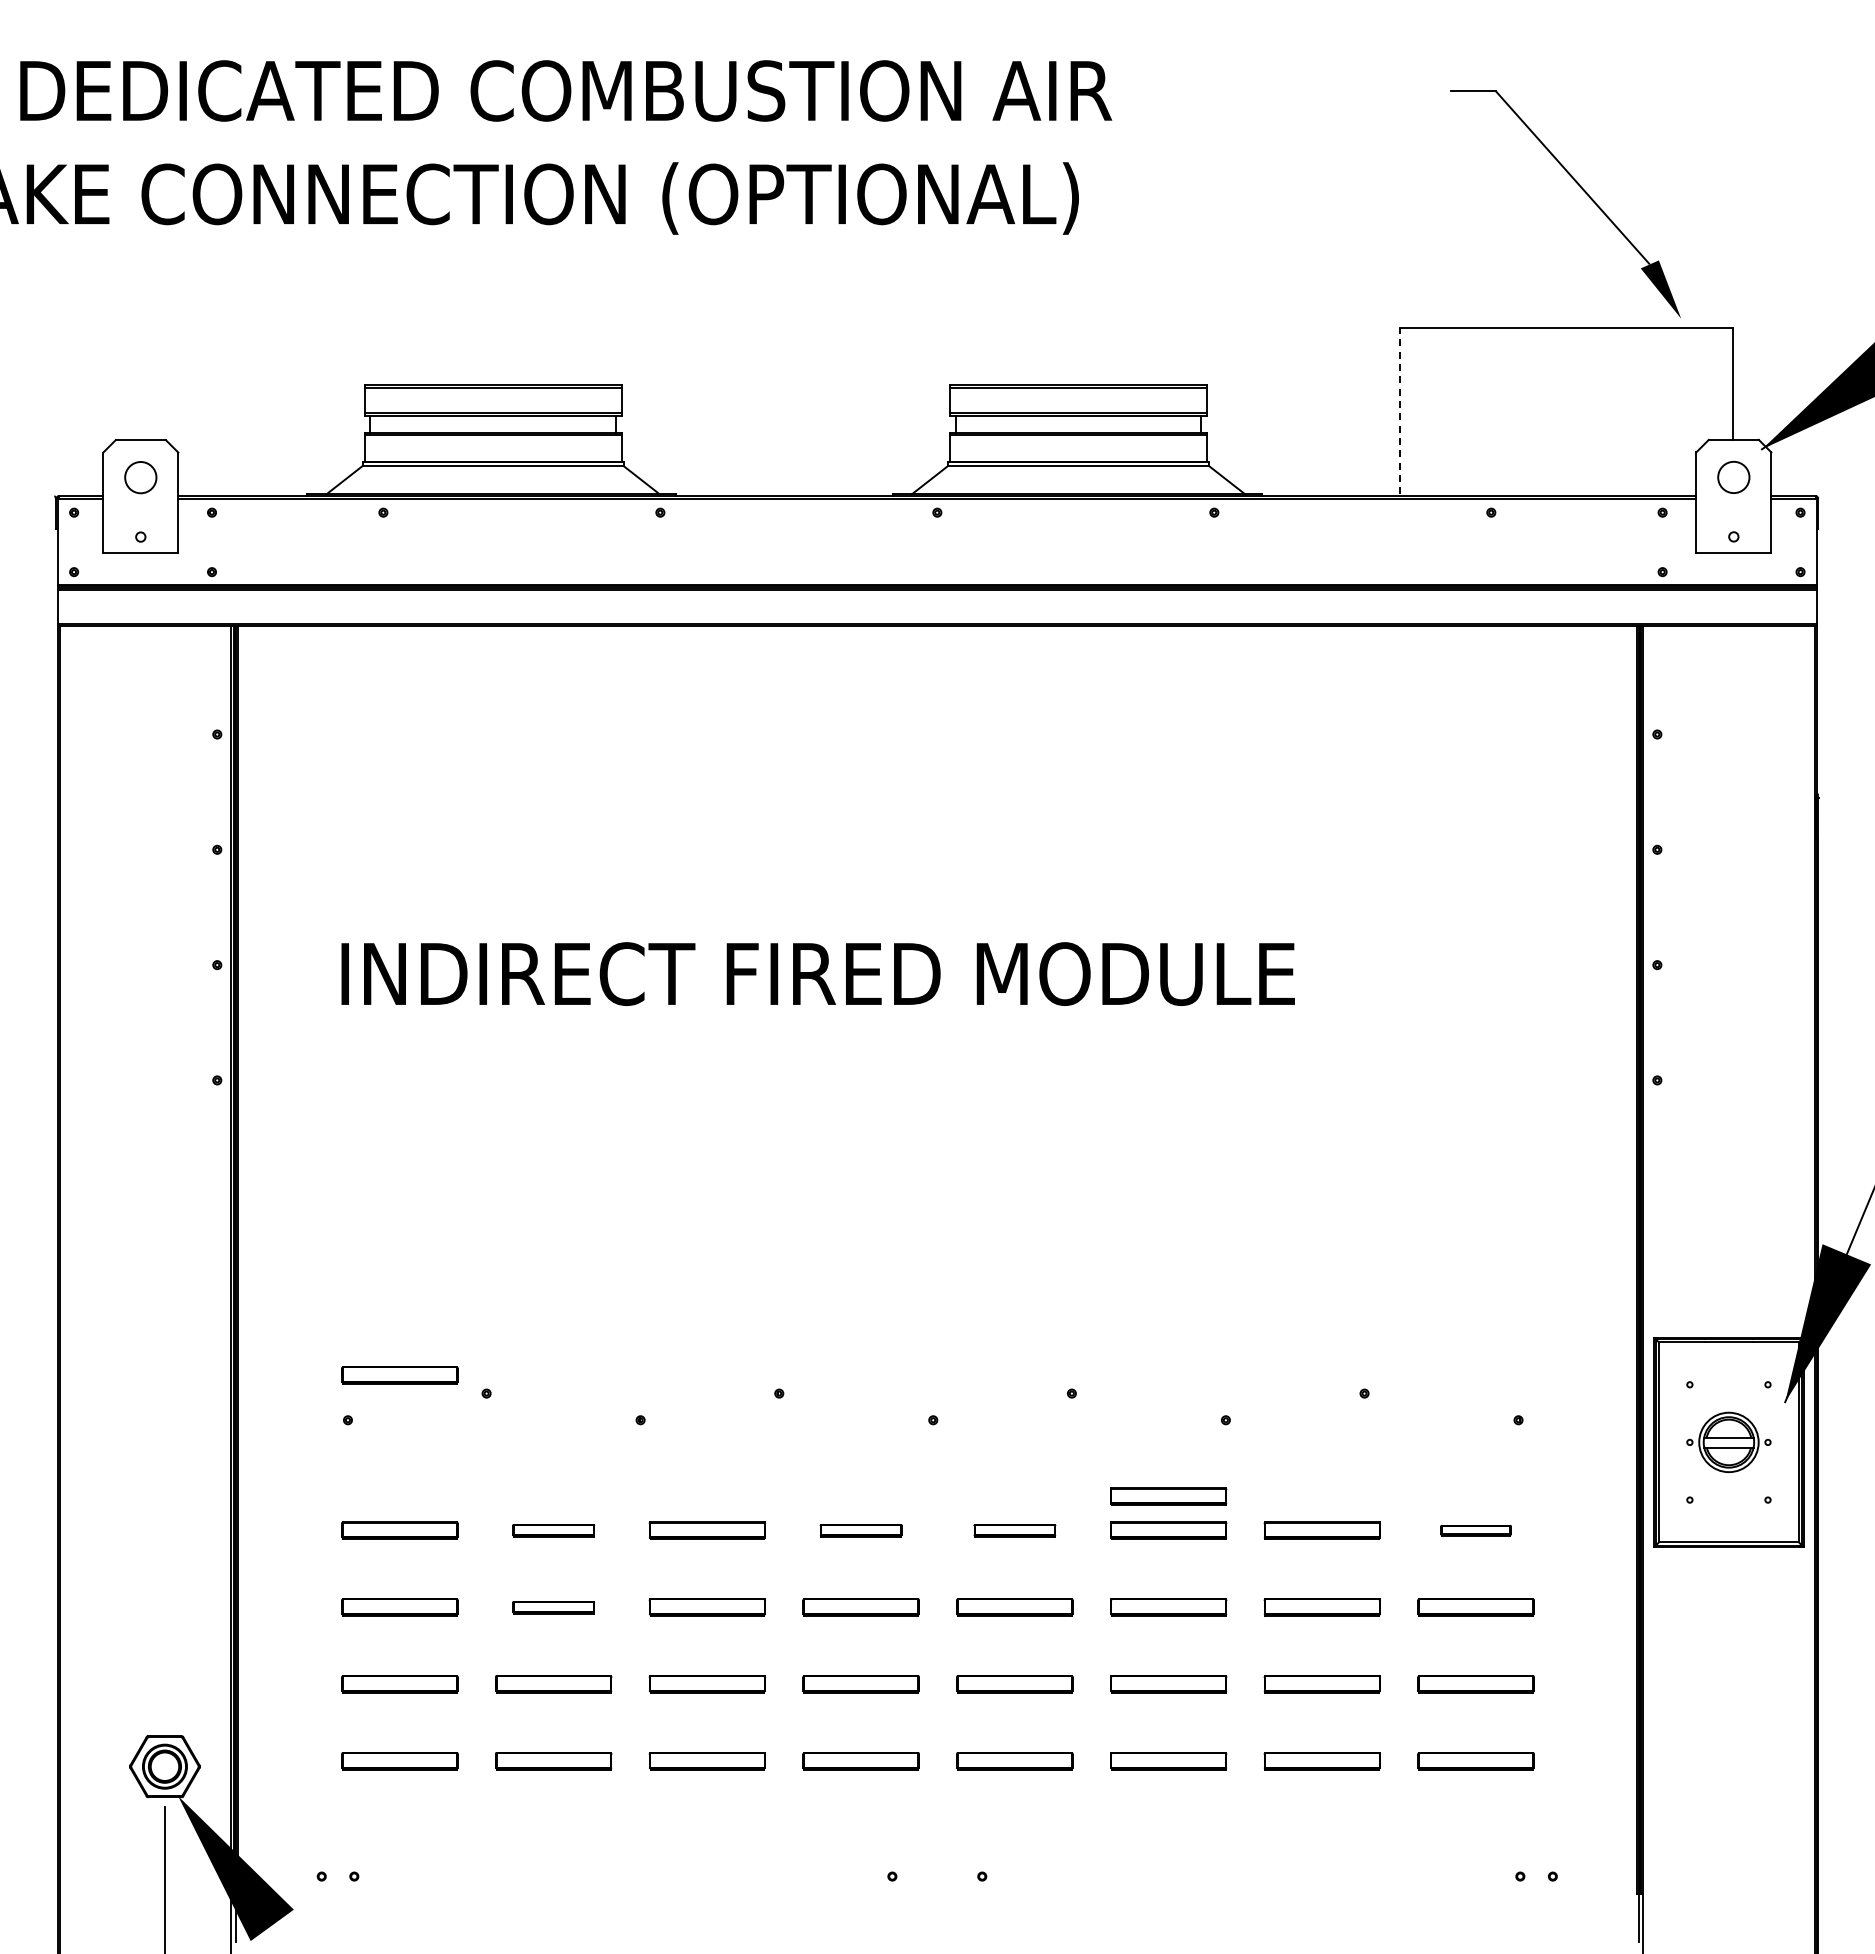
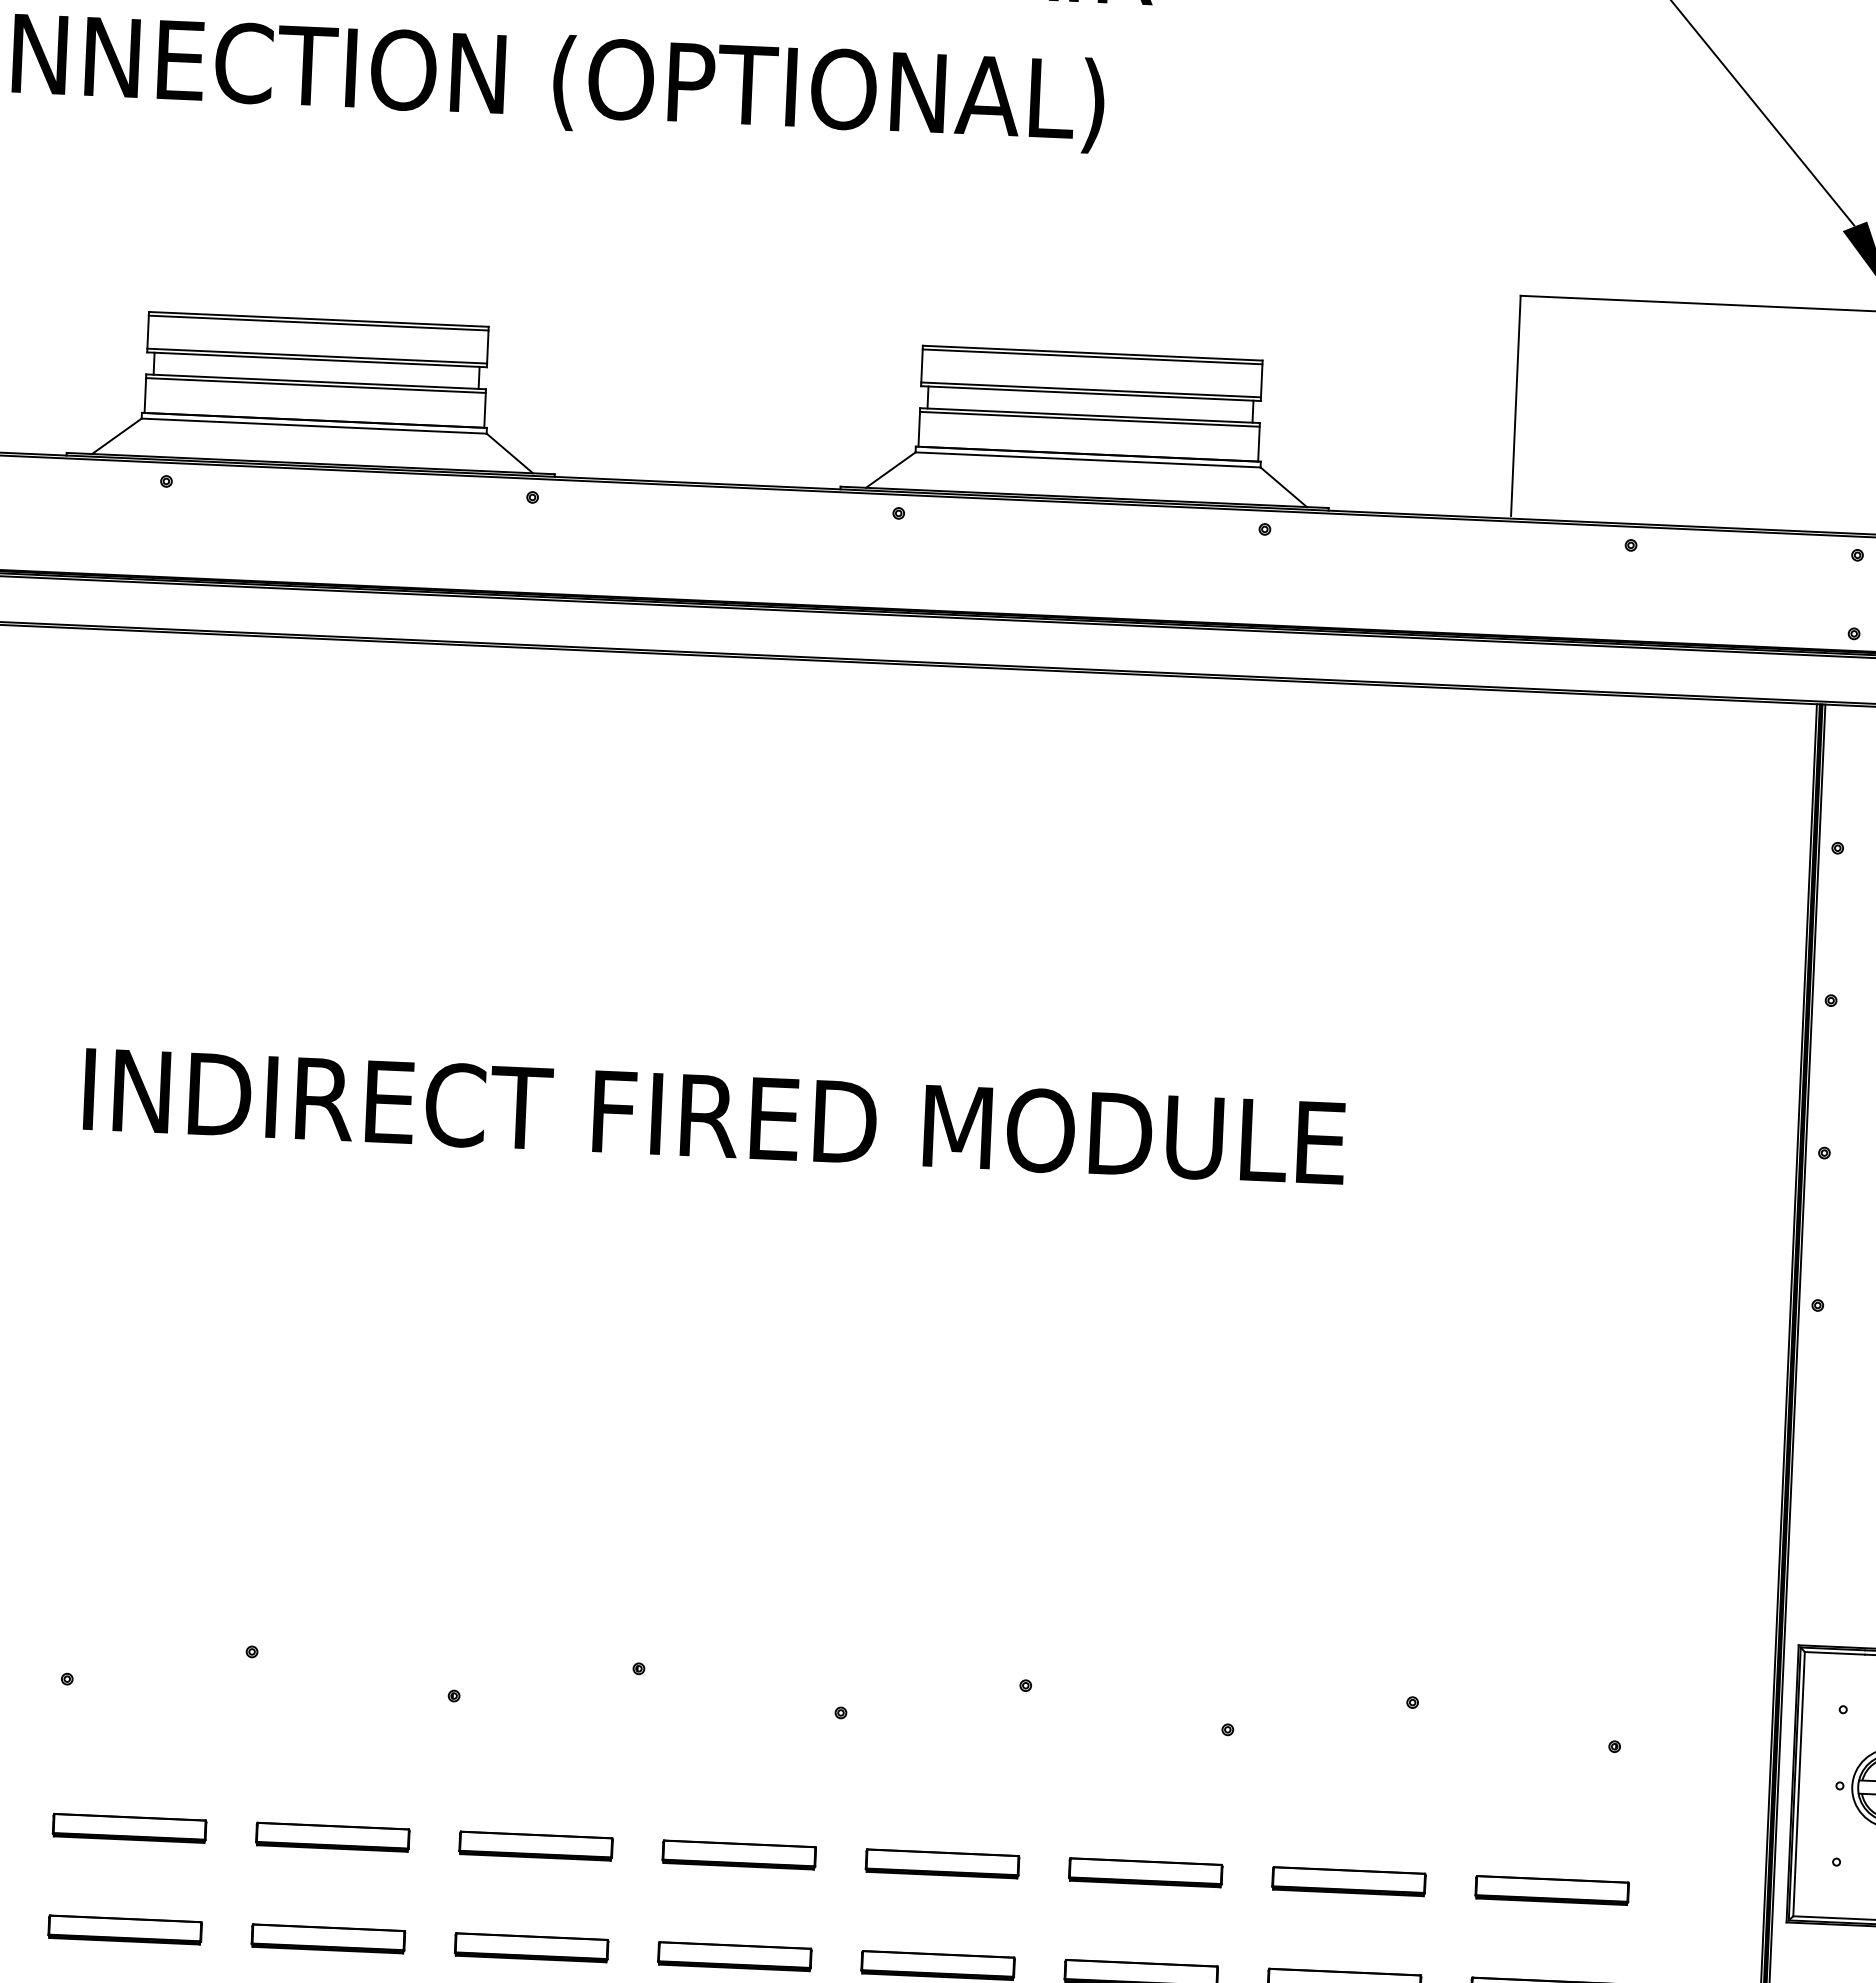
line: (1399, 410) -> (1515, 405), dashed -> solid
part: (399, 1375) -> (137, 1622), removed
part: (1168, 1496) -> (1147, 1827), removed
part: (553, 1530) -> (332, 1836), size x1.43
part: (860, 1530) -> (738, 1854), size x1.43
part: (1014, 1530) -> (942, 1863), size x1.43
part: (1475, 1530) -> (1551, 1889), size x1.67
part: (553, 1607) -> (328, 1938), size x1.43

